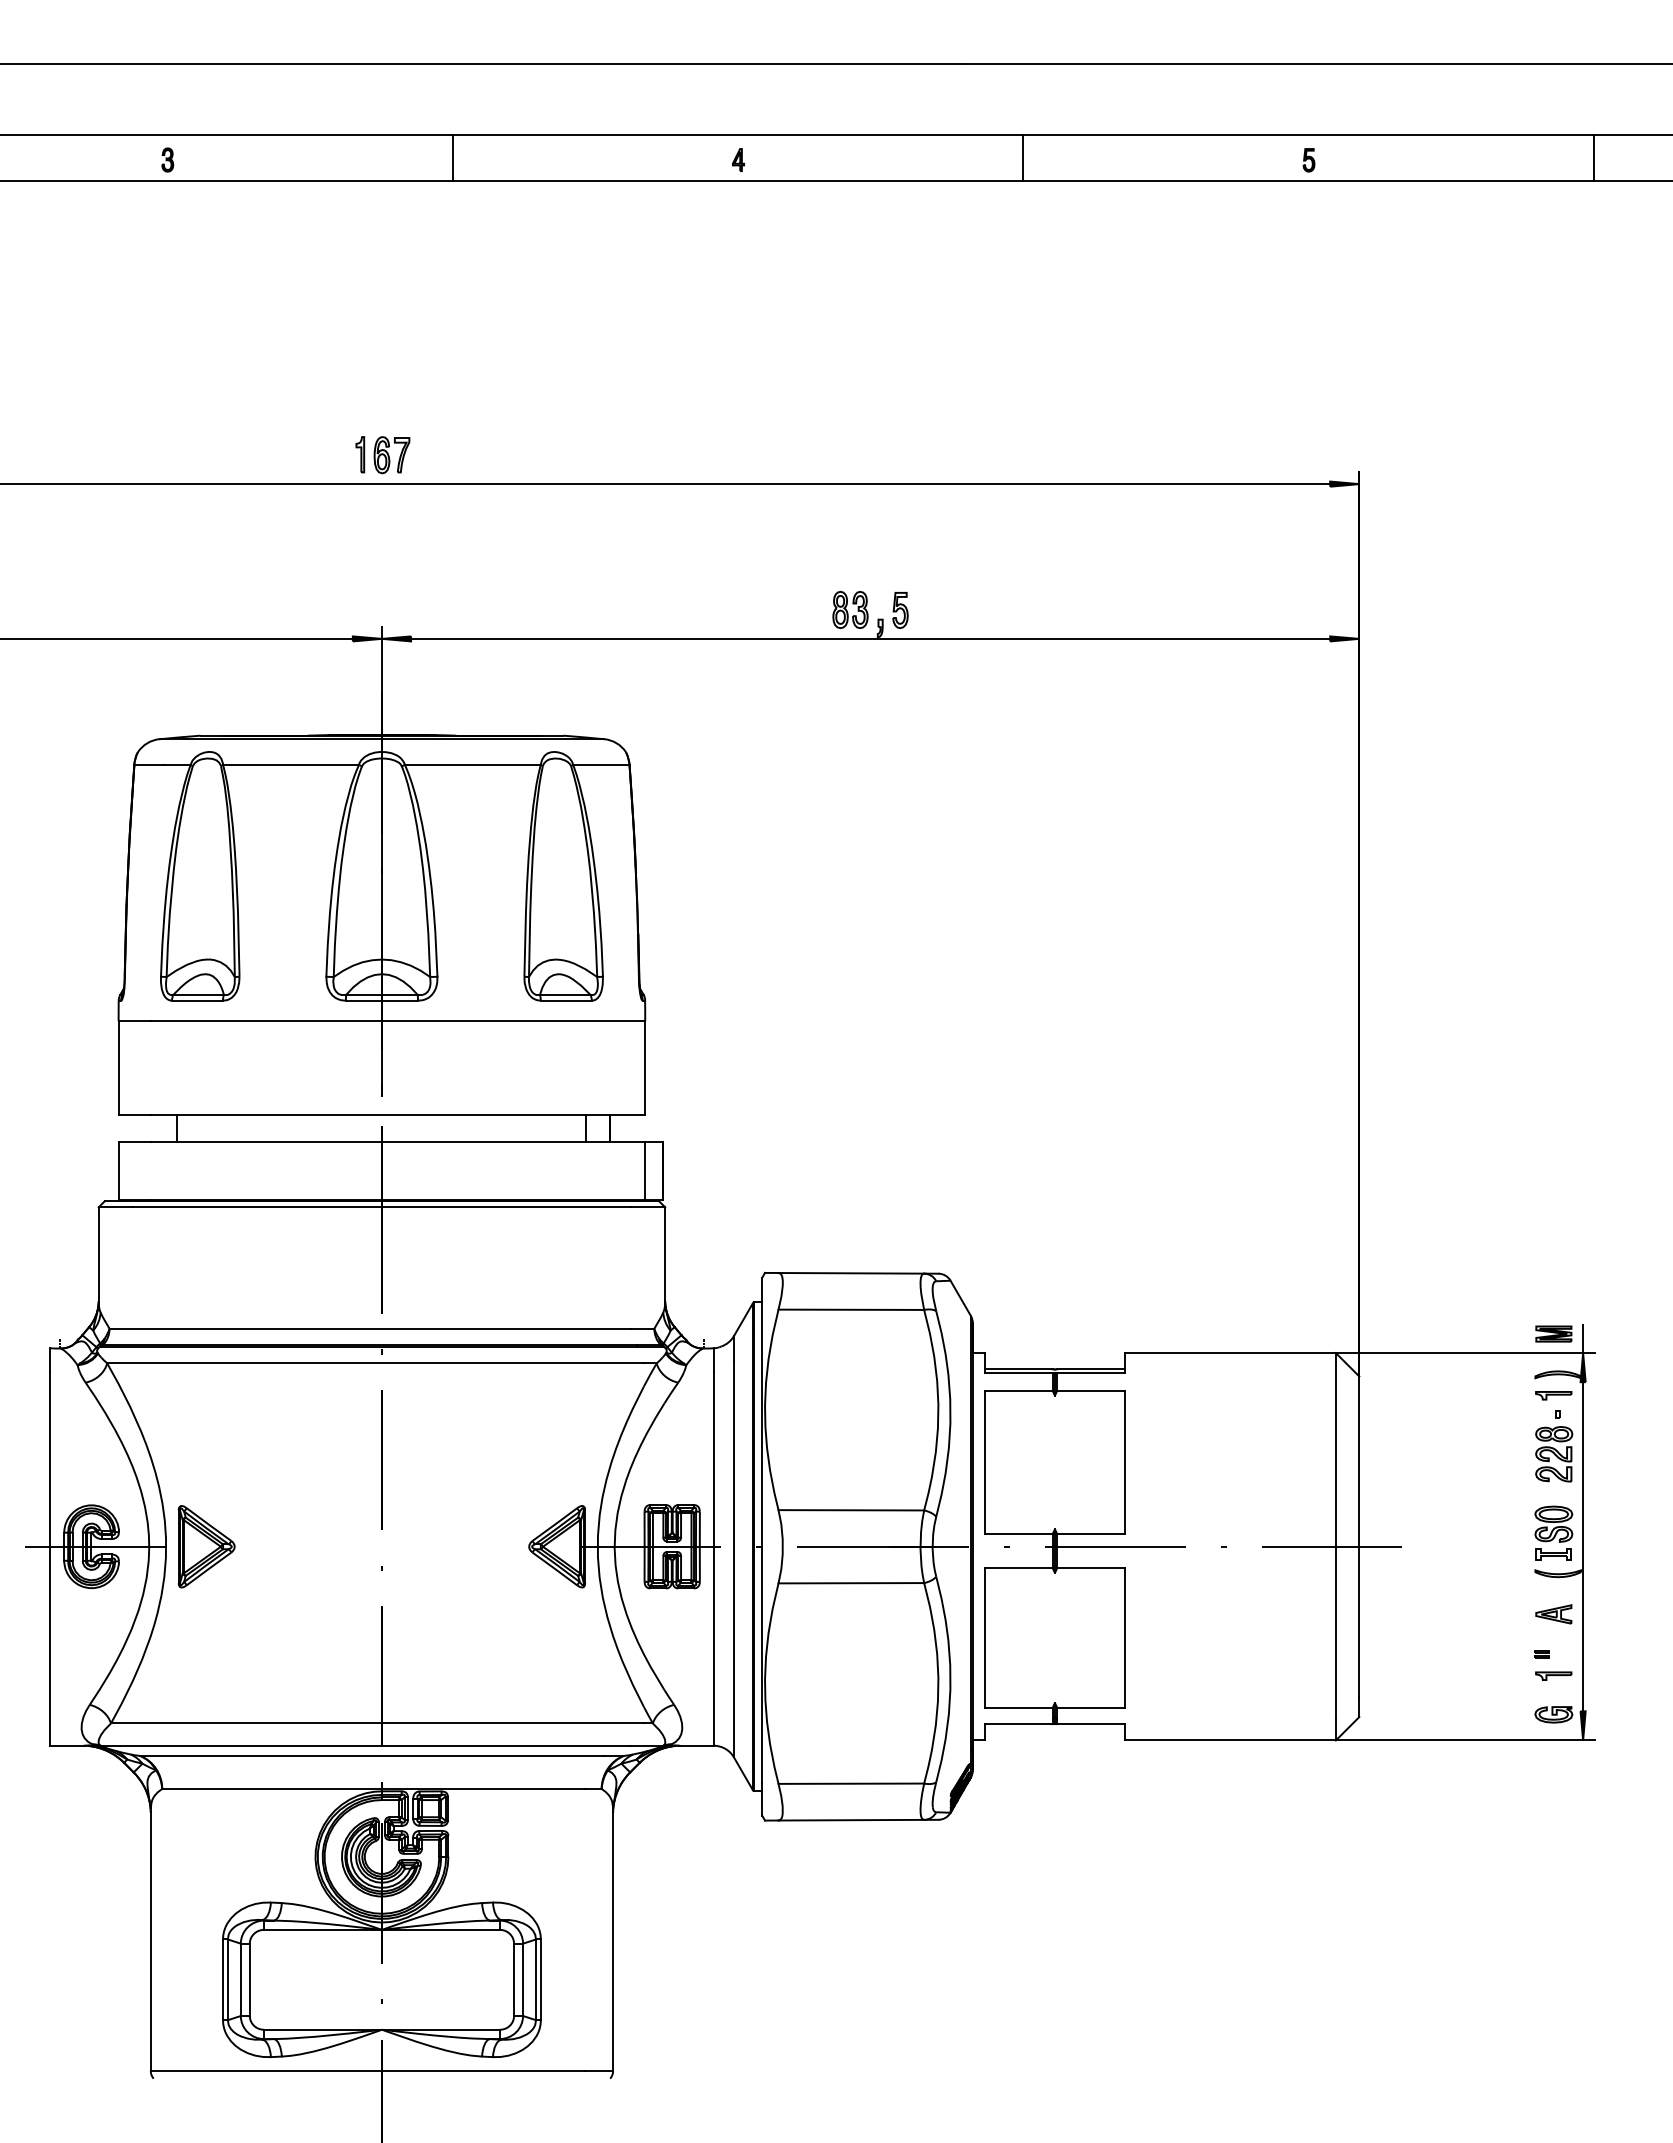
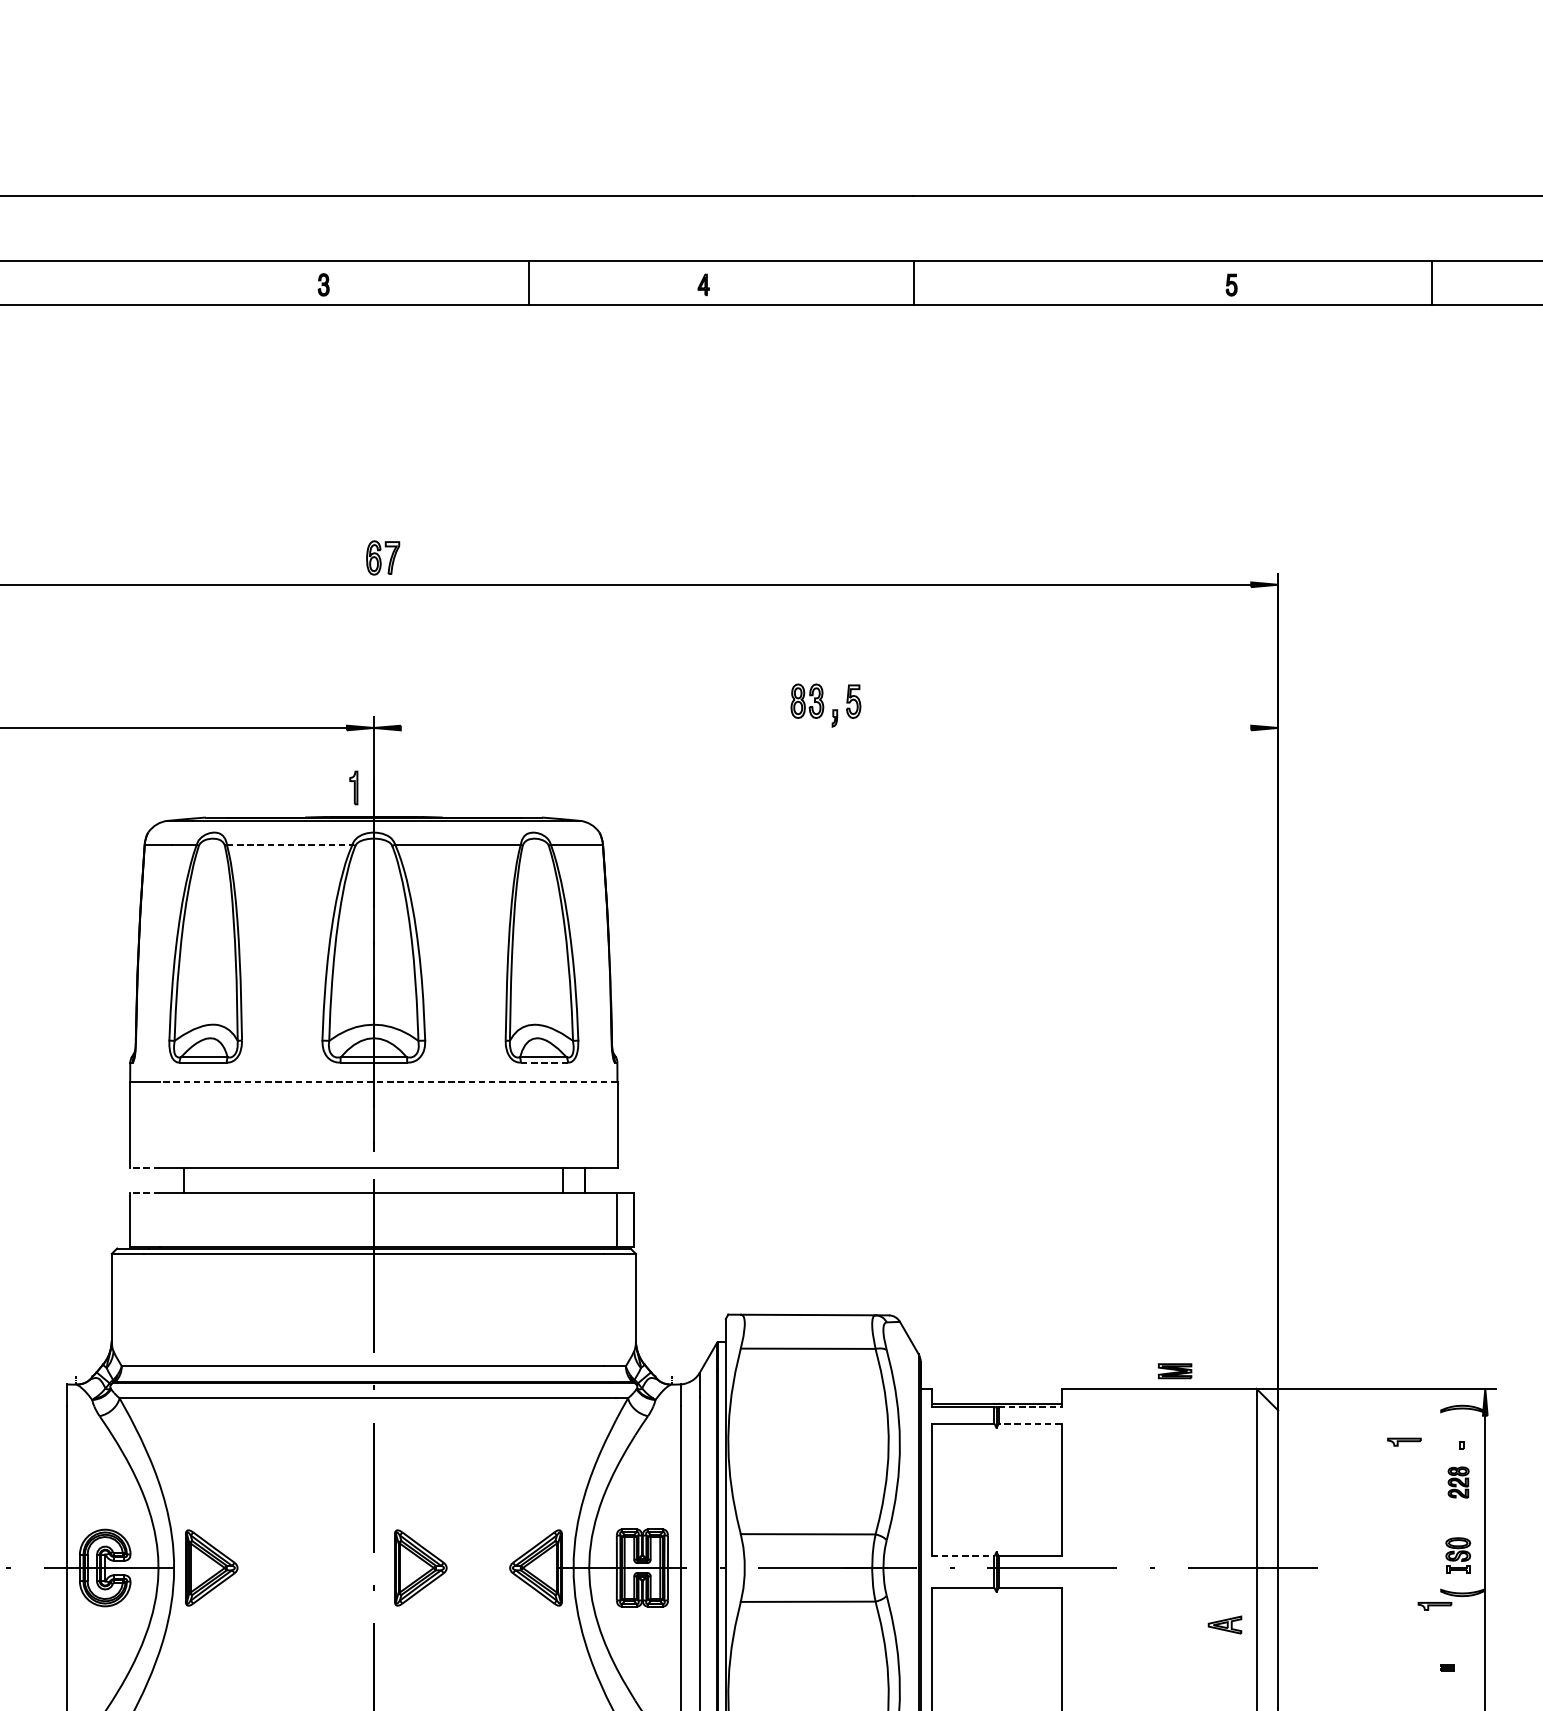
line: (452, 157) -> (528, 282), moved
line: (1023, 157) -> (913, 282), moved
line: (1594, 157) -> (1432, 282), moved
part: (167, 159) -> (323, 284), moved
part: (360, 454) -> (354, 787), moved
line: (870, 638) -> (825, 727), removed
line: (291, 764) -> (290, 844), solid -> dashed
line: (565, 1000) -> (543, 1062), solid -> dashed
line: (397, 1021) -> (388, 1082), solid -> dashed
line: (134, 1114) -> (144, 1168), solid -> dashed
line: (134, 1141) -> (144, 1193), solid -> dashed
part: (1553, 1333) -> (1174, 1370), moved
line: (1583, 1338) -> (1485, 1375), removed
line: (1091, 1373) -> (1030, 1407), solid -> dashed
line: (1091, 1390) -> (1030, 1423), solid -> dashed
part: (1553, 1395) -> (1404, 1441), moved
part: (1554, 1454) -> (1458, 1482), size x0.6
part: (1553, 1532) -> (1457, 1554), size x0.7
line: (1018, 1534) -> (962, 1556), solid -> dashed
part: (432, 1546) -> (420, 1567), added
part: (1553, 1614) -> (1224, 1625), moved
part: (1553, 1675) -> (1434, 1605), moved

